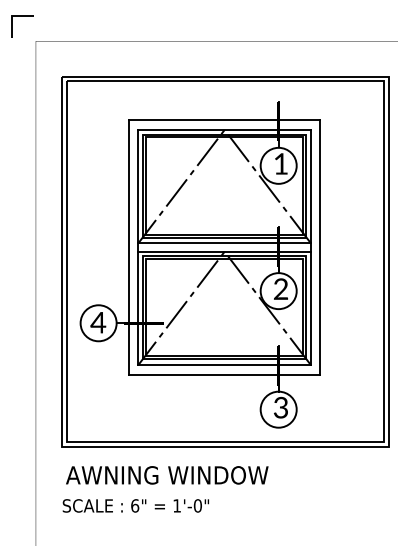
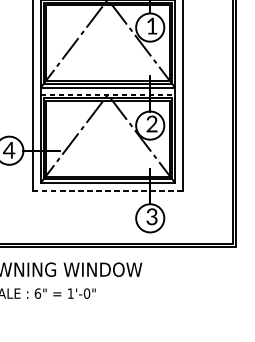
line: (225, 251) -> (108, 94), solid -> dashed
line: (224, 374) -> (107, 190), solid -> dashed

